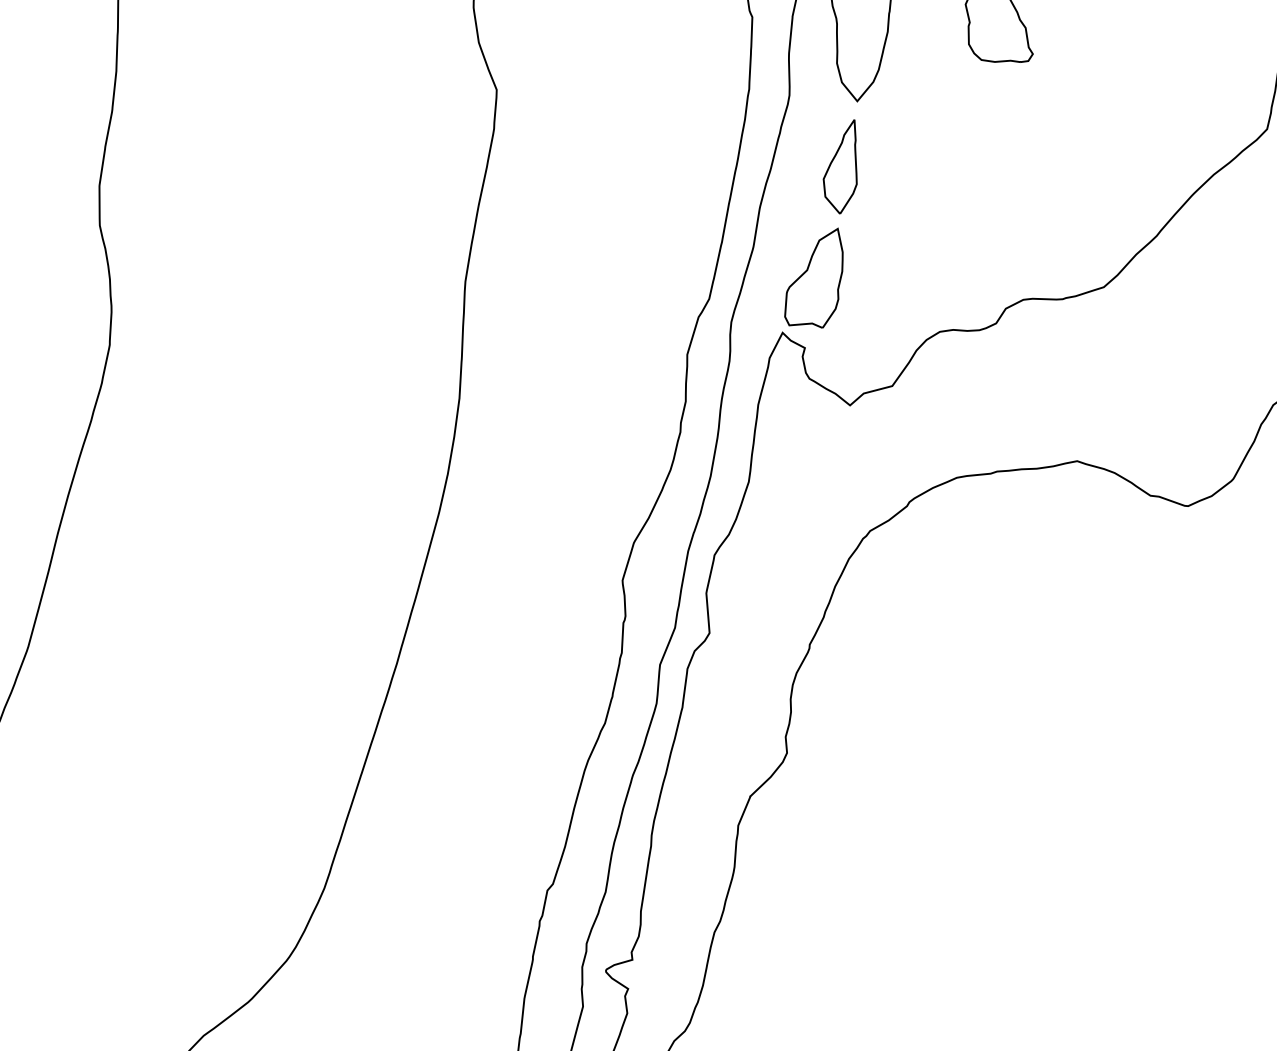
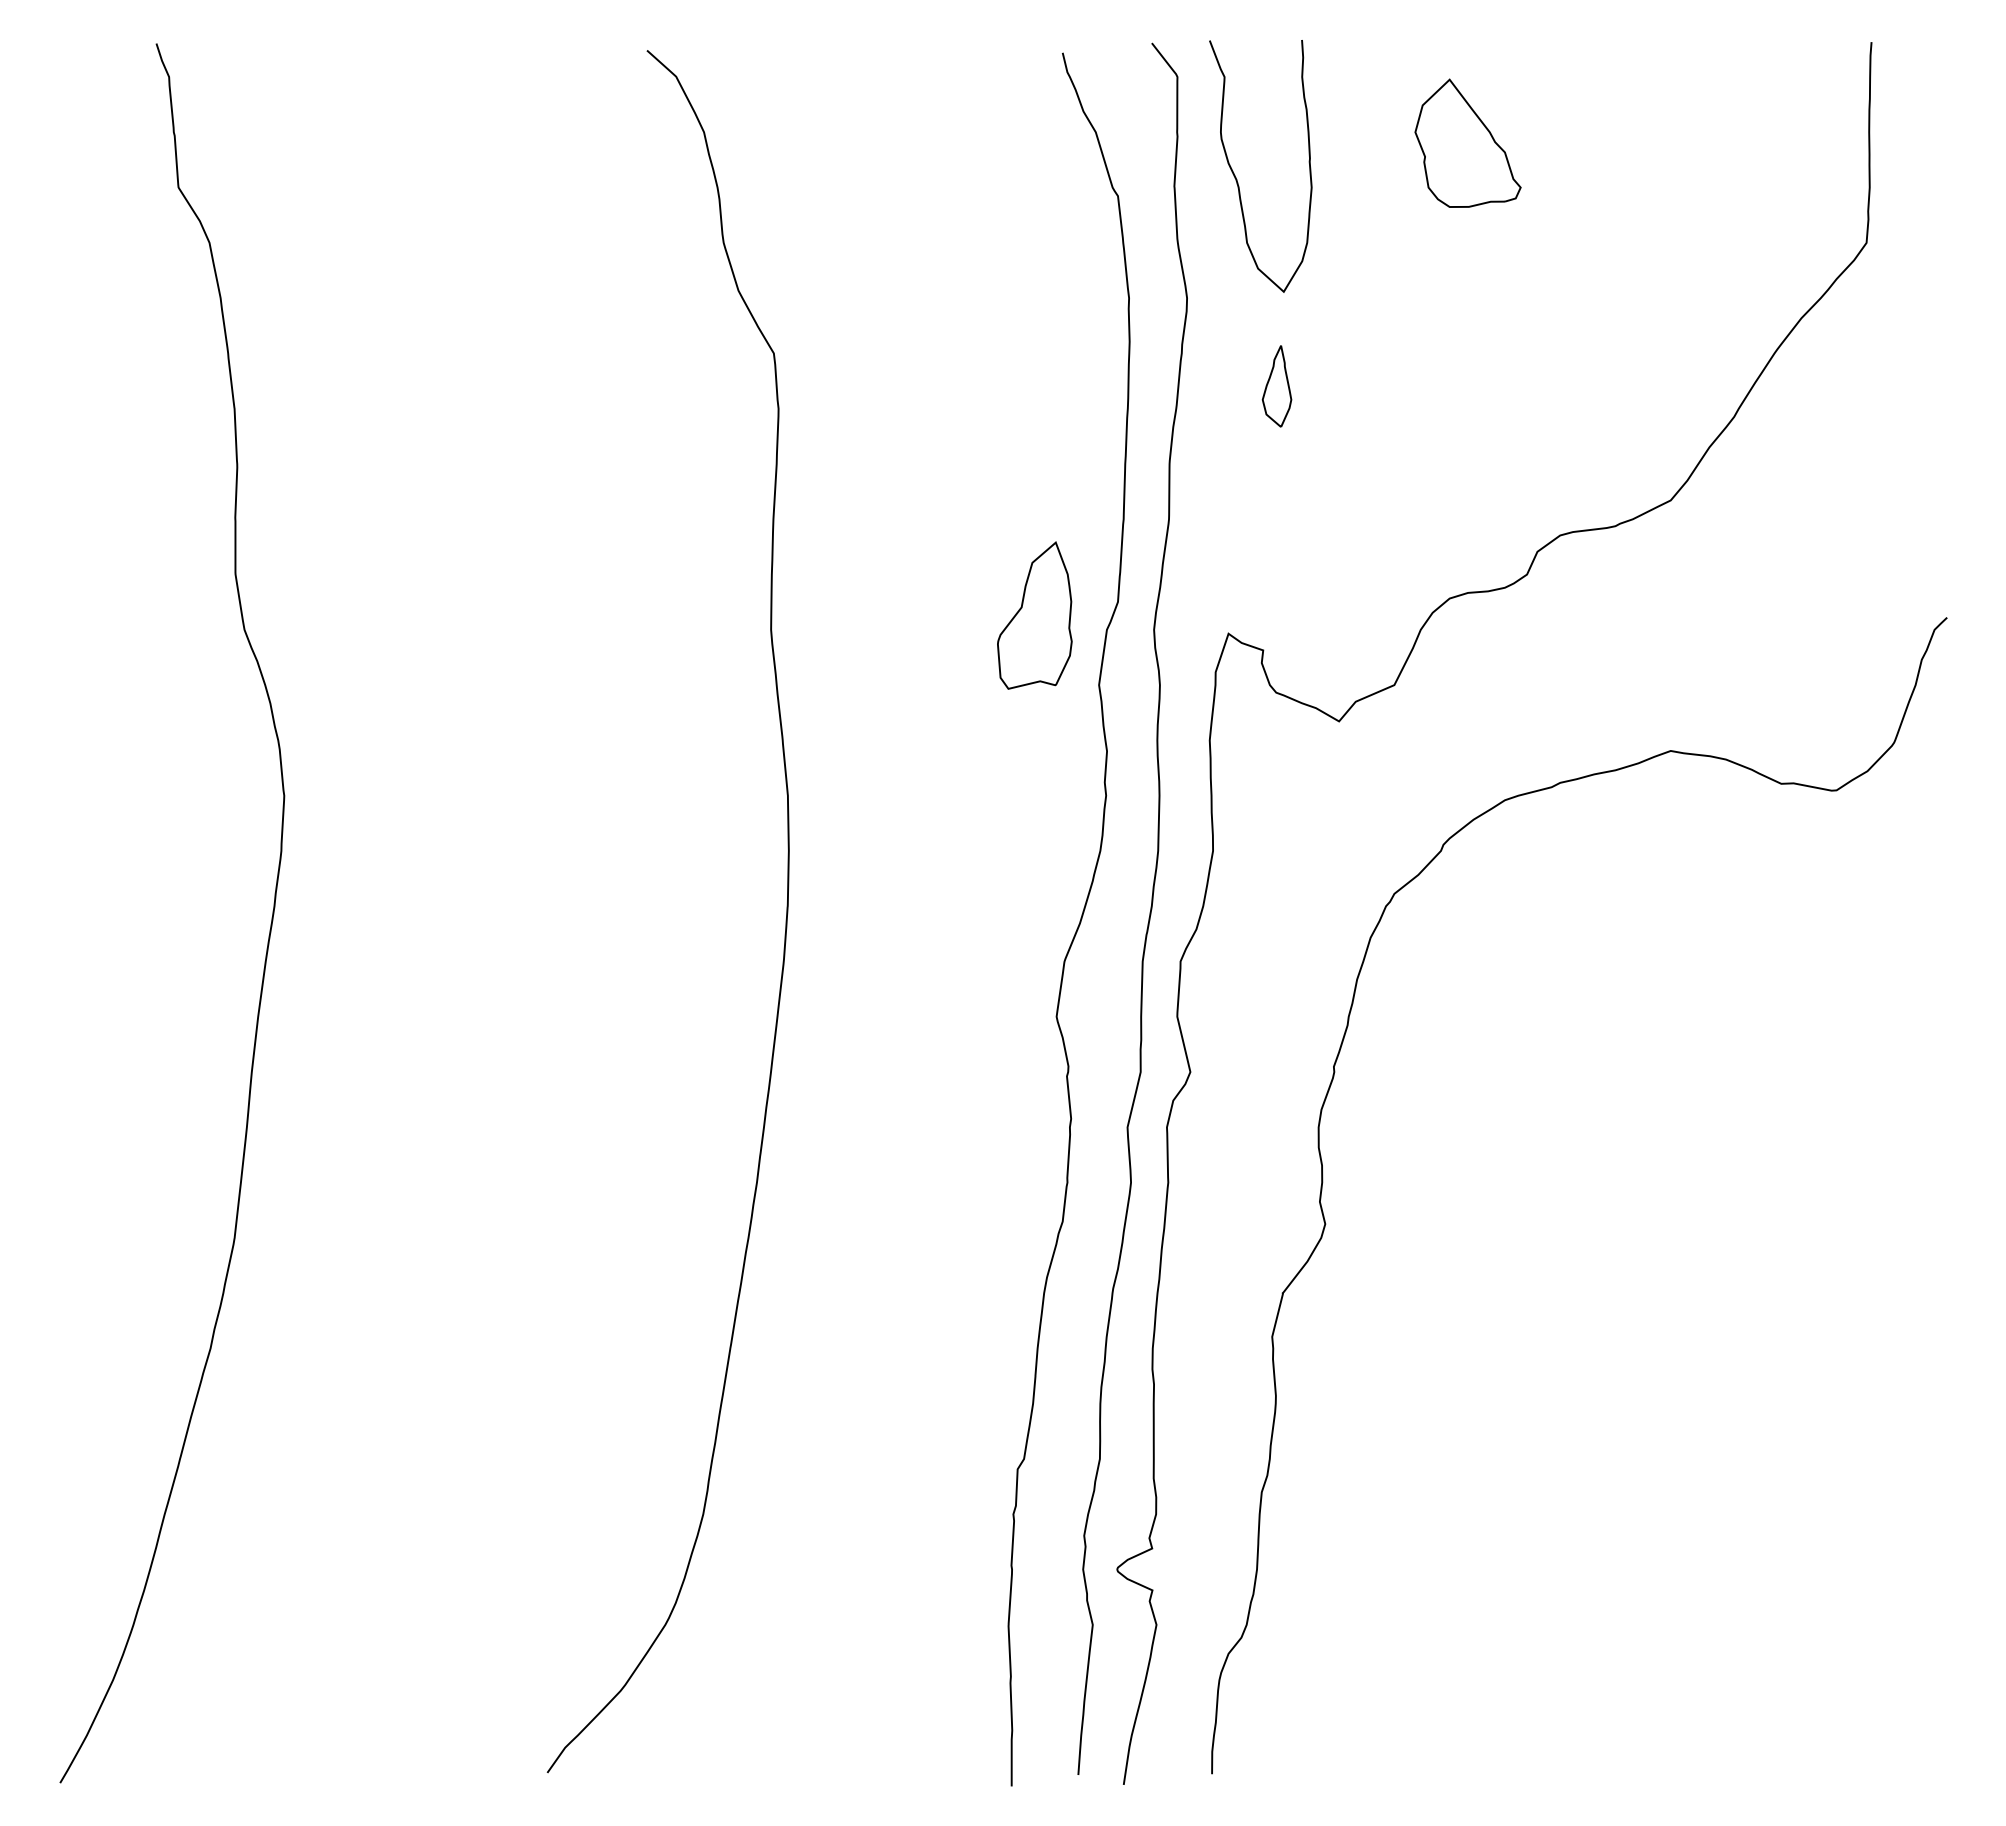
part: (842, 166) -> (1276, 386), size x0.6
part: (815, 277) -> (1034, 615), moved

